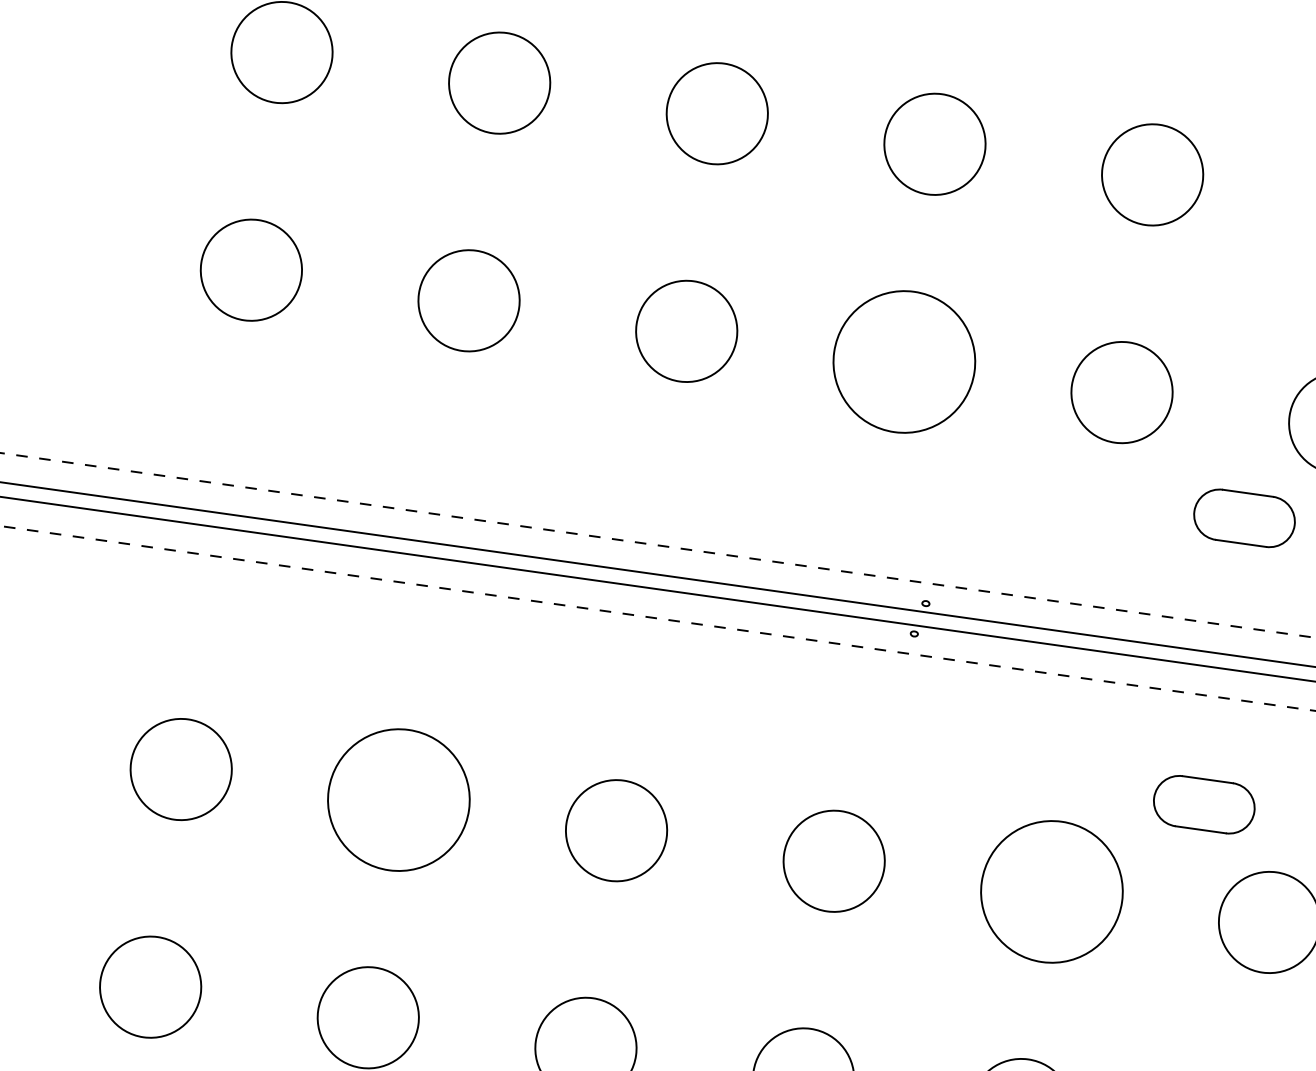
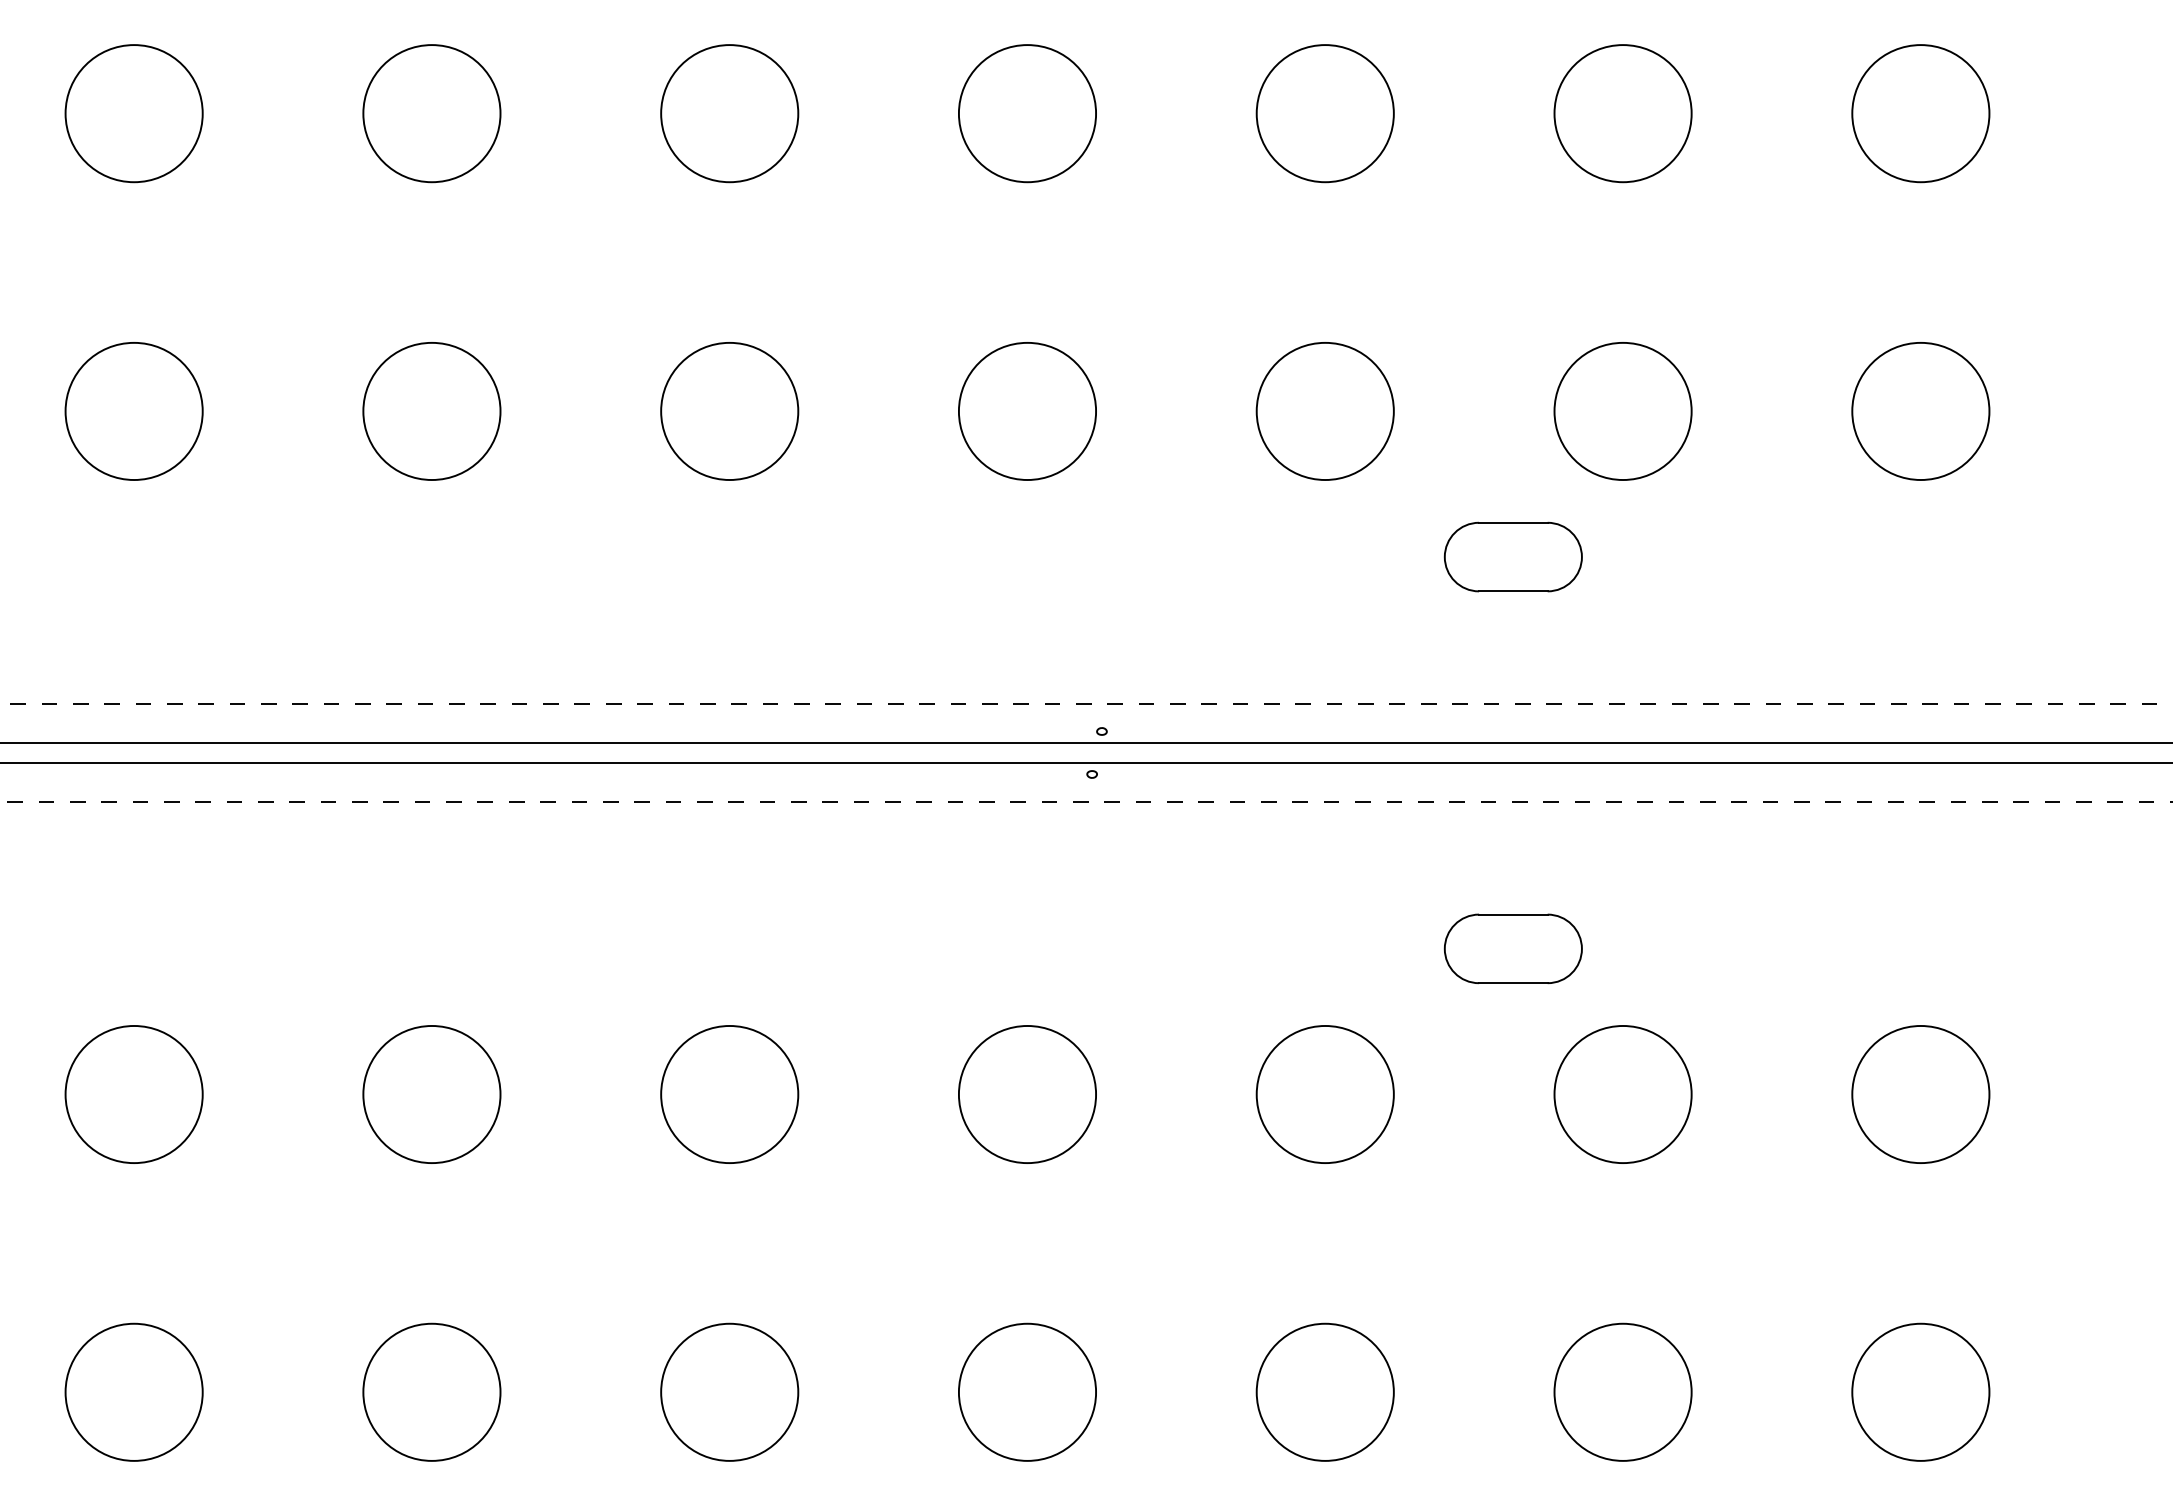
circle: (904, 362) -> (1027, 411), size x0.71
circle: (398, 800) -> (431, 1094), size x0.71
circle: (1051, 891) -> (1324, 1094), size x0.71

